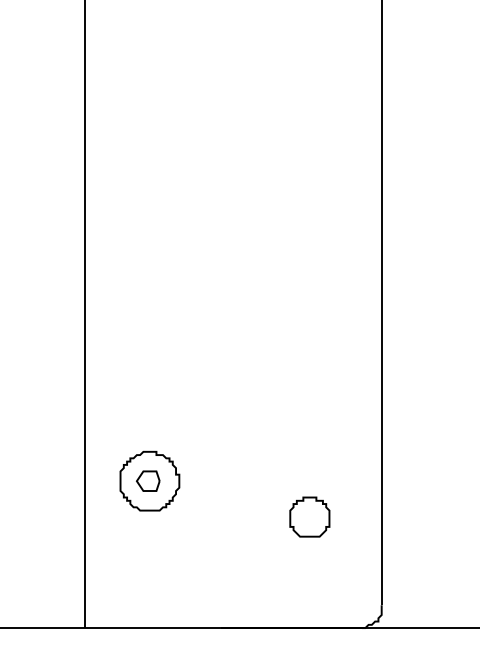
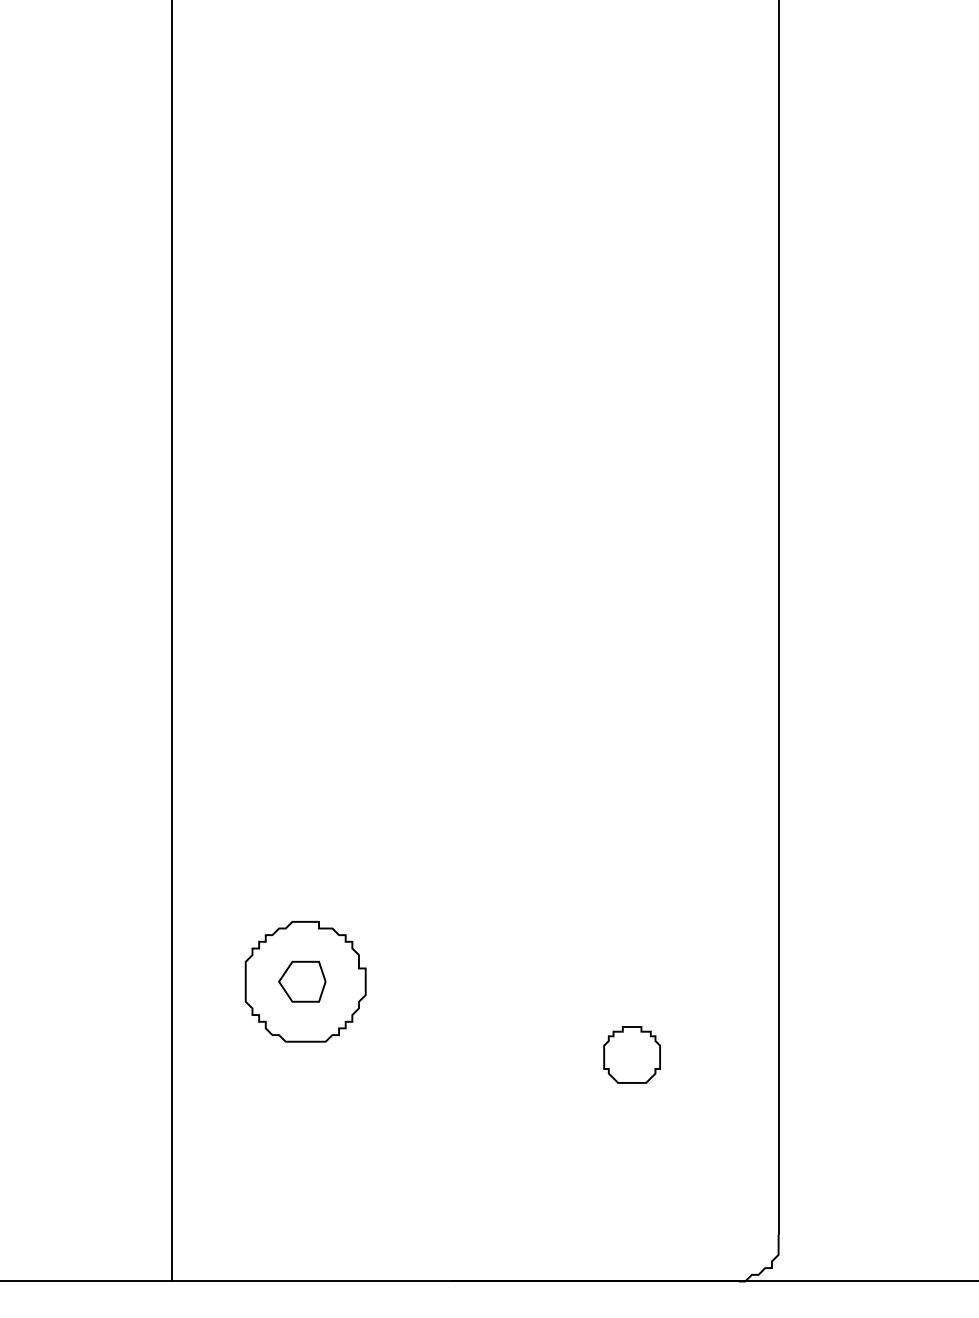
part: (309, 516) -> (631, 1053), size x0.7

